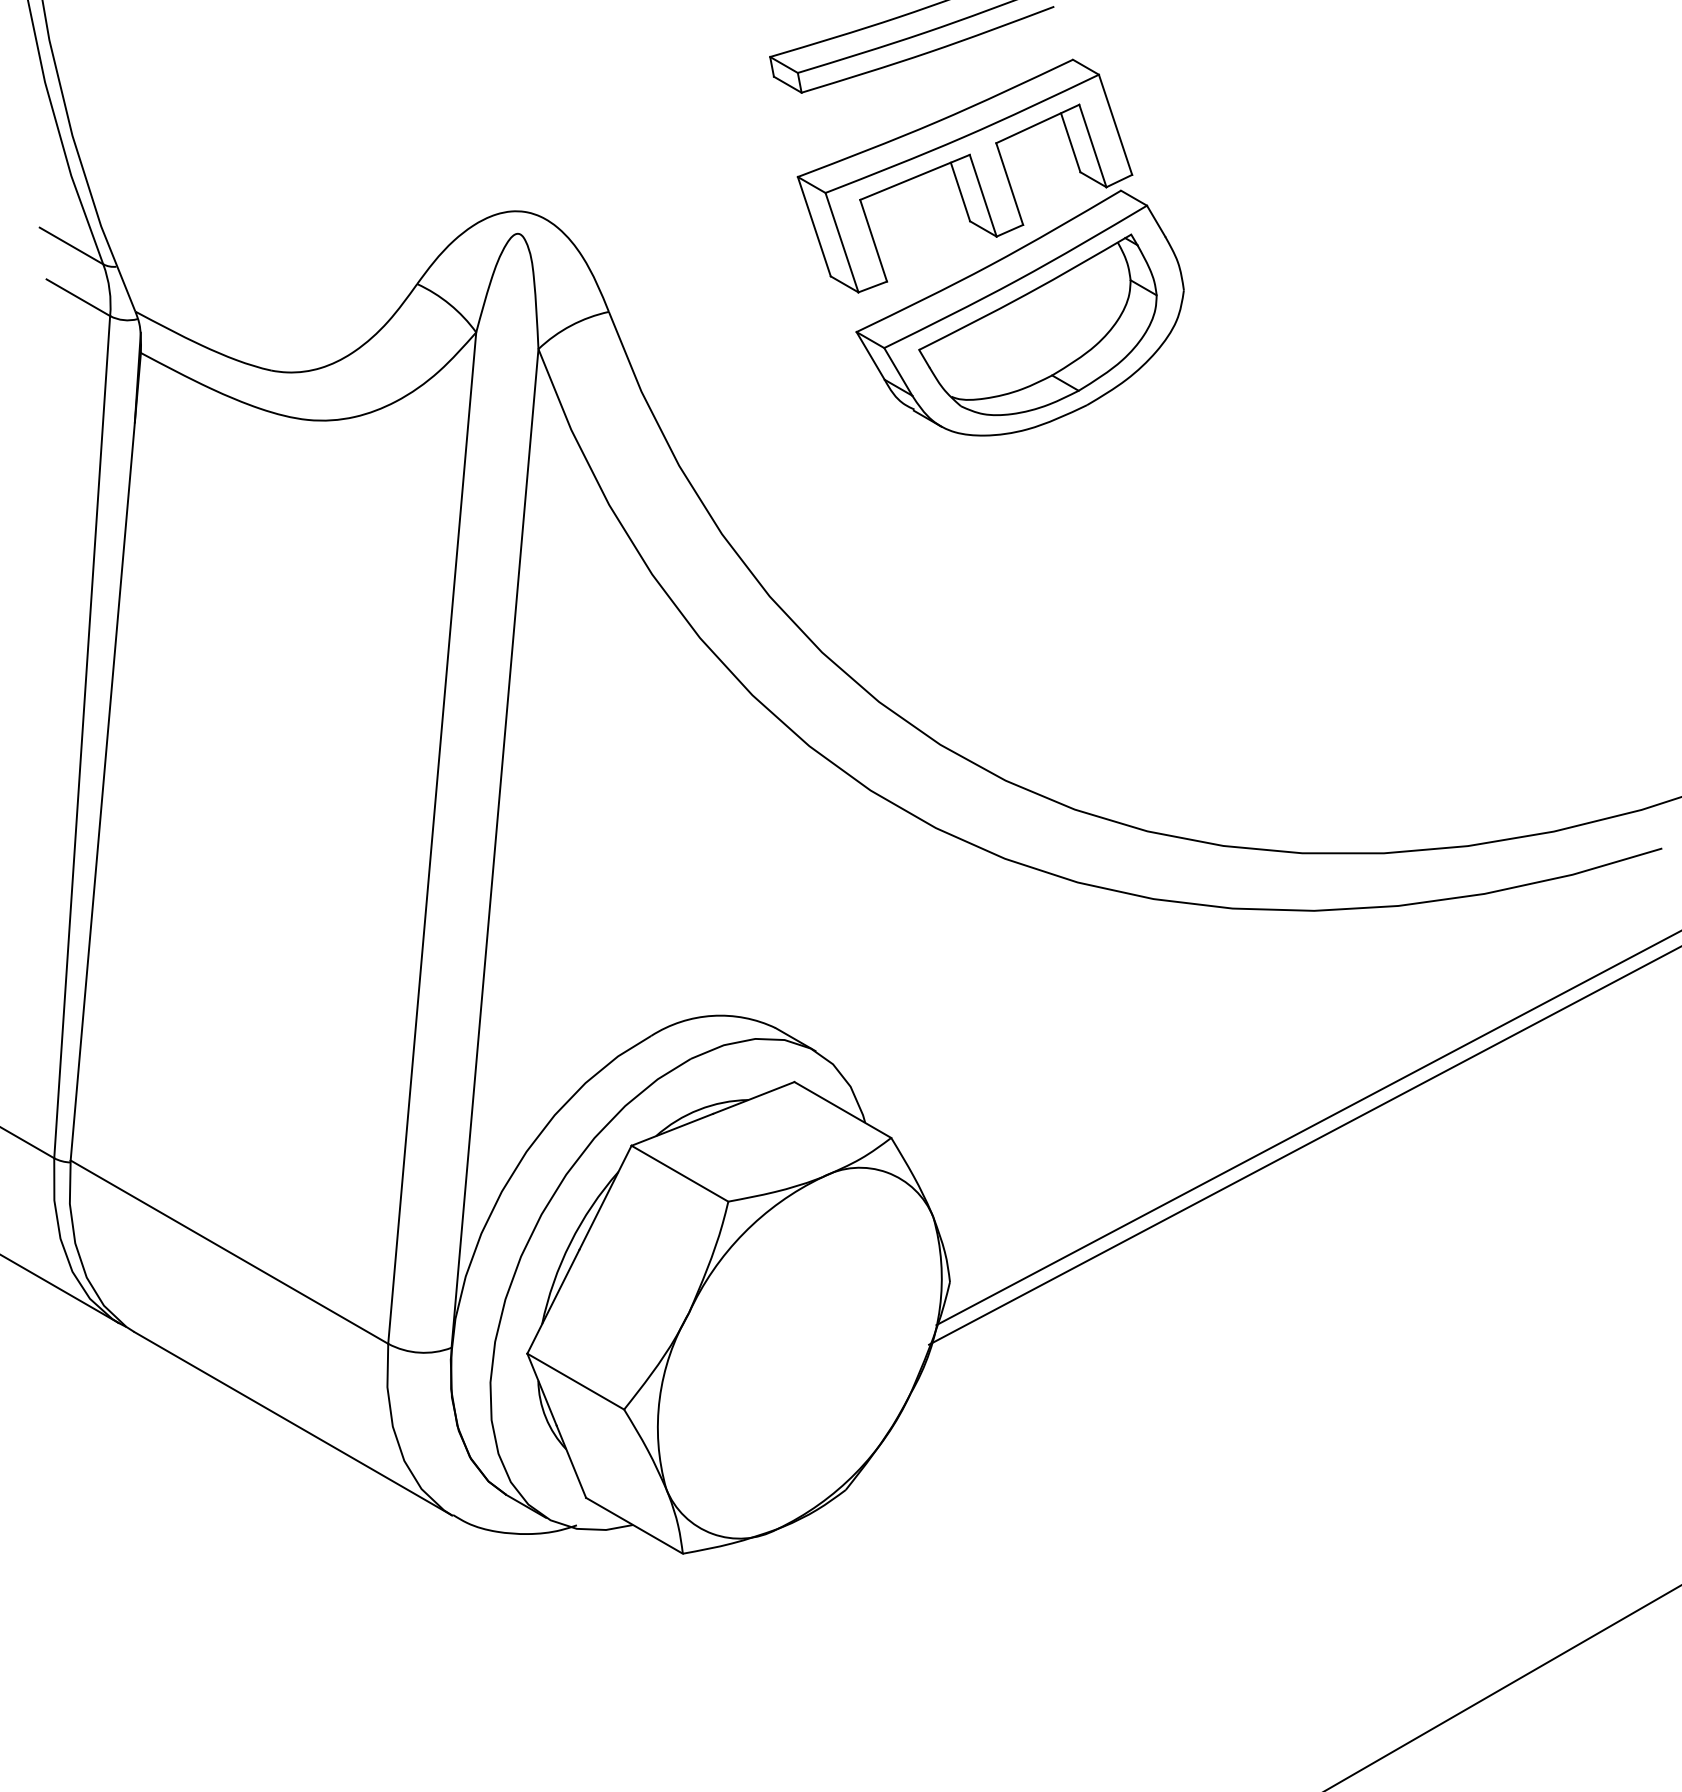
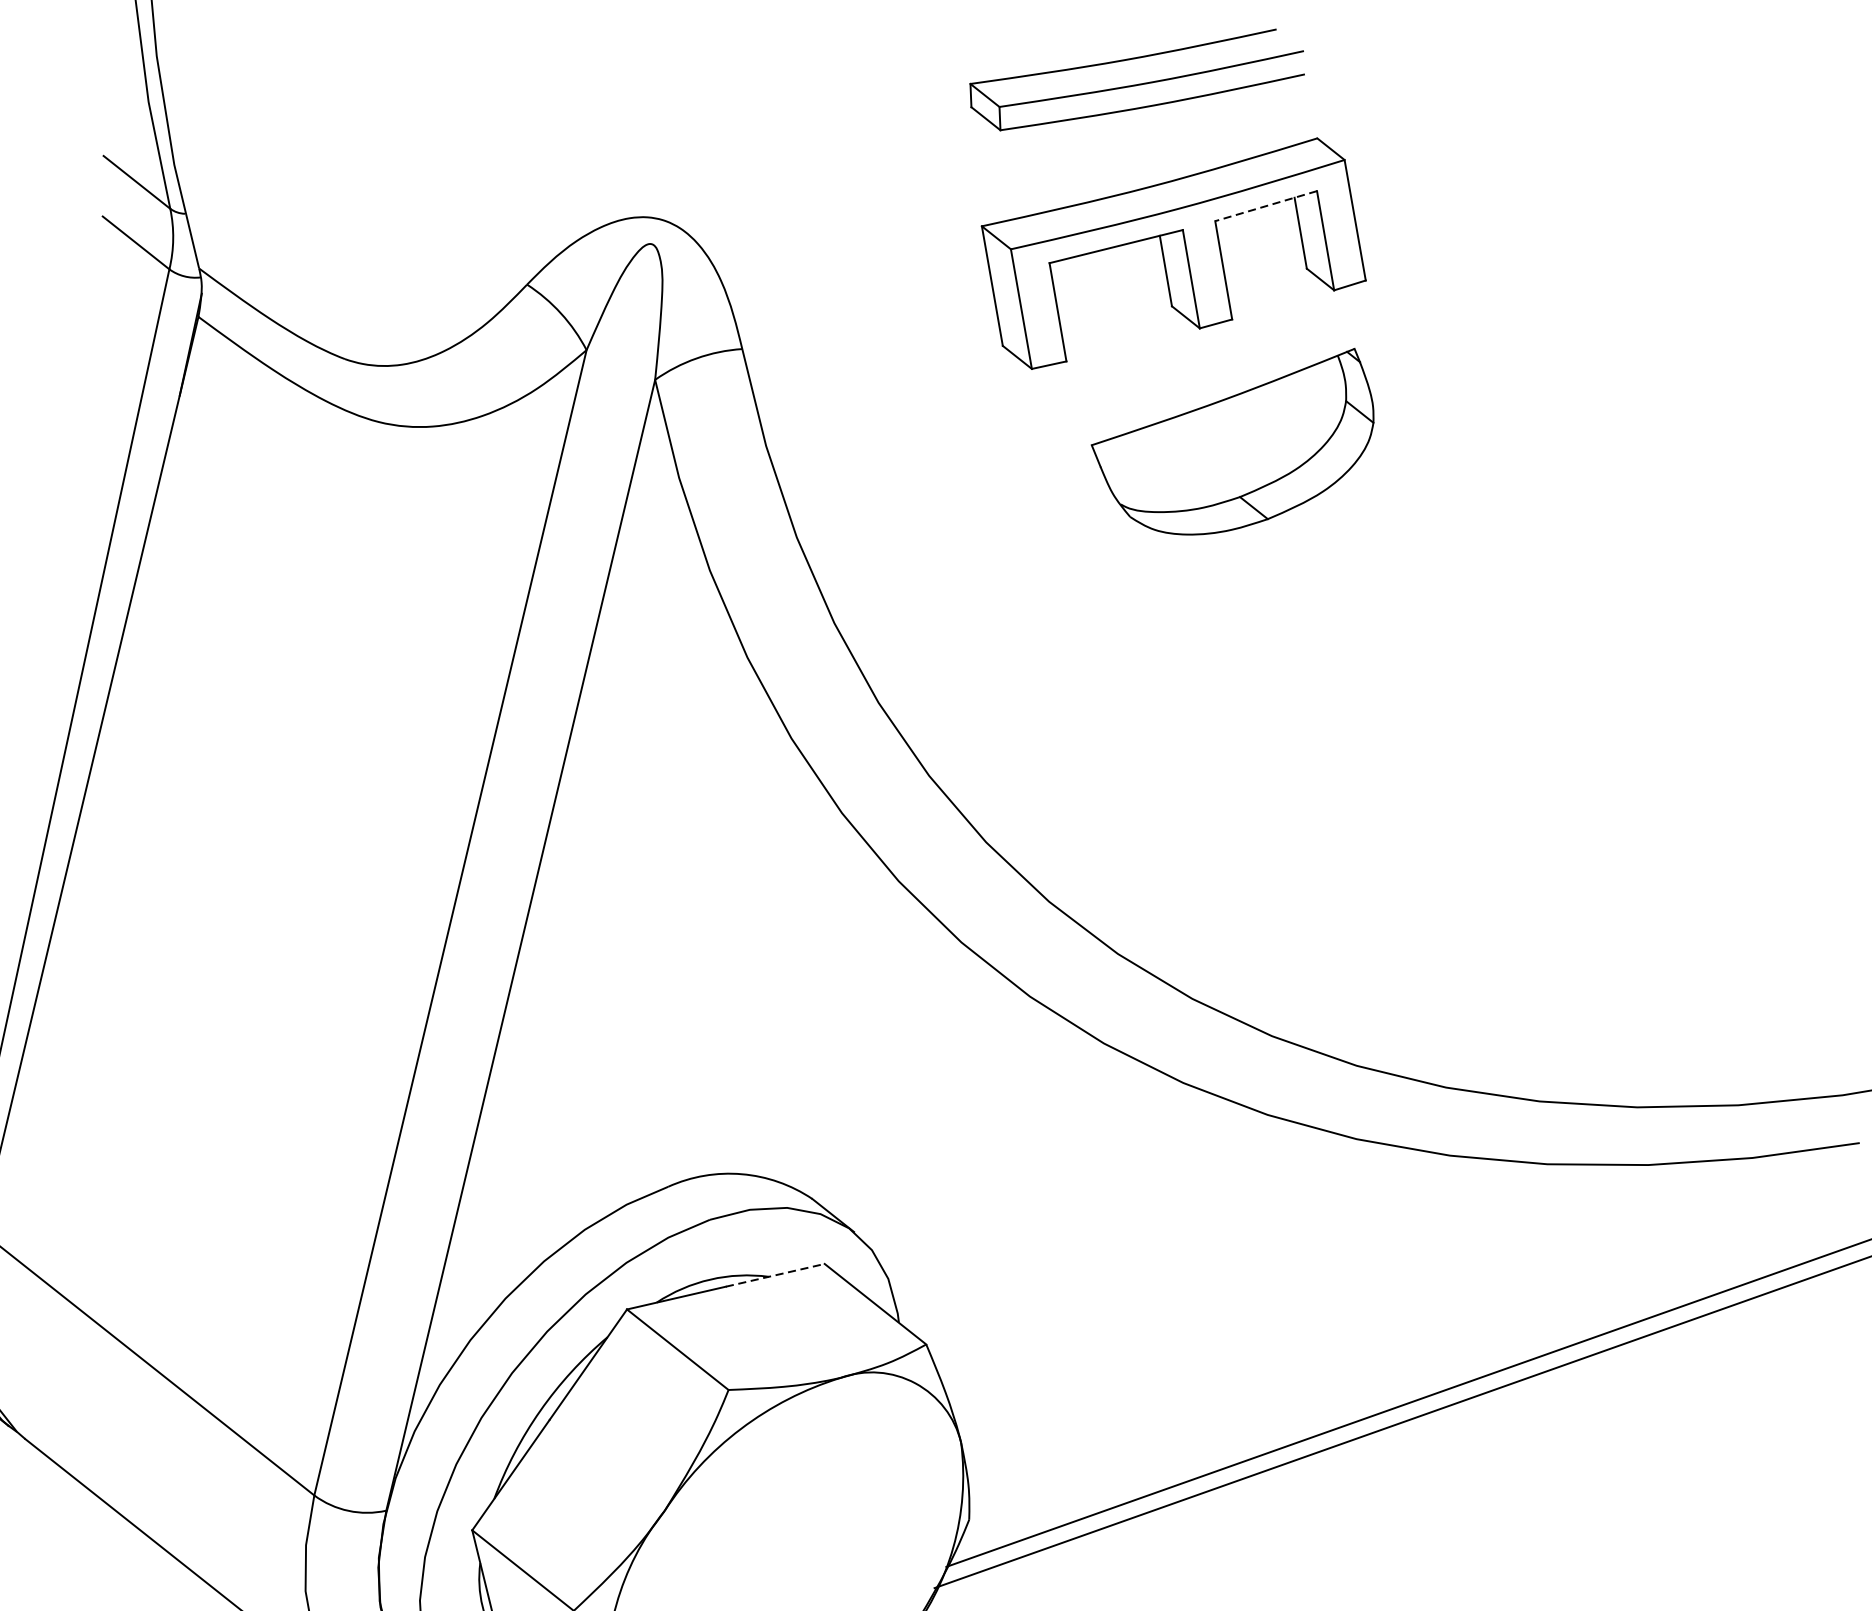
line: (1037, 123) -> (1265, 205), solid -> dashed
part: (1019, 312) -> (1213, 419), removed
line: (753, 1097) -> (775, 1274), solid -> dashed

